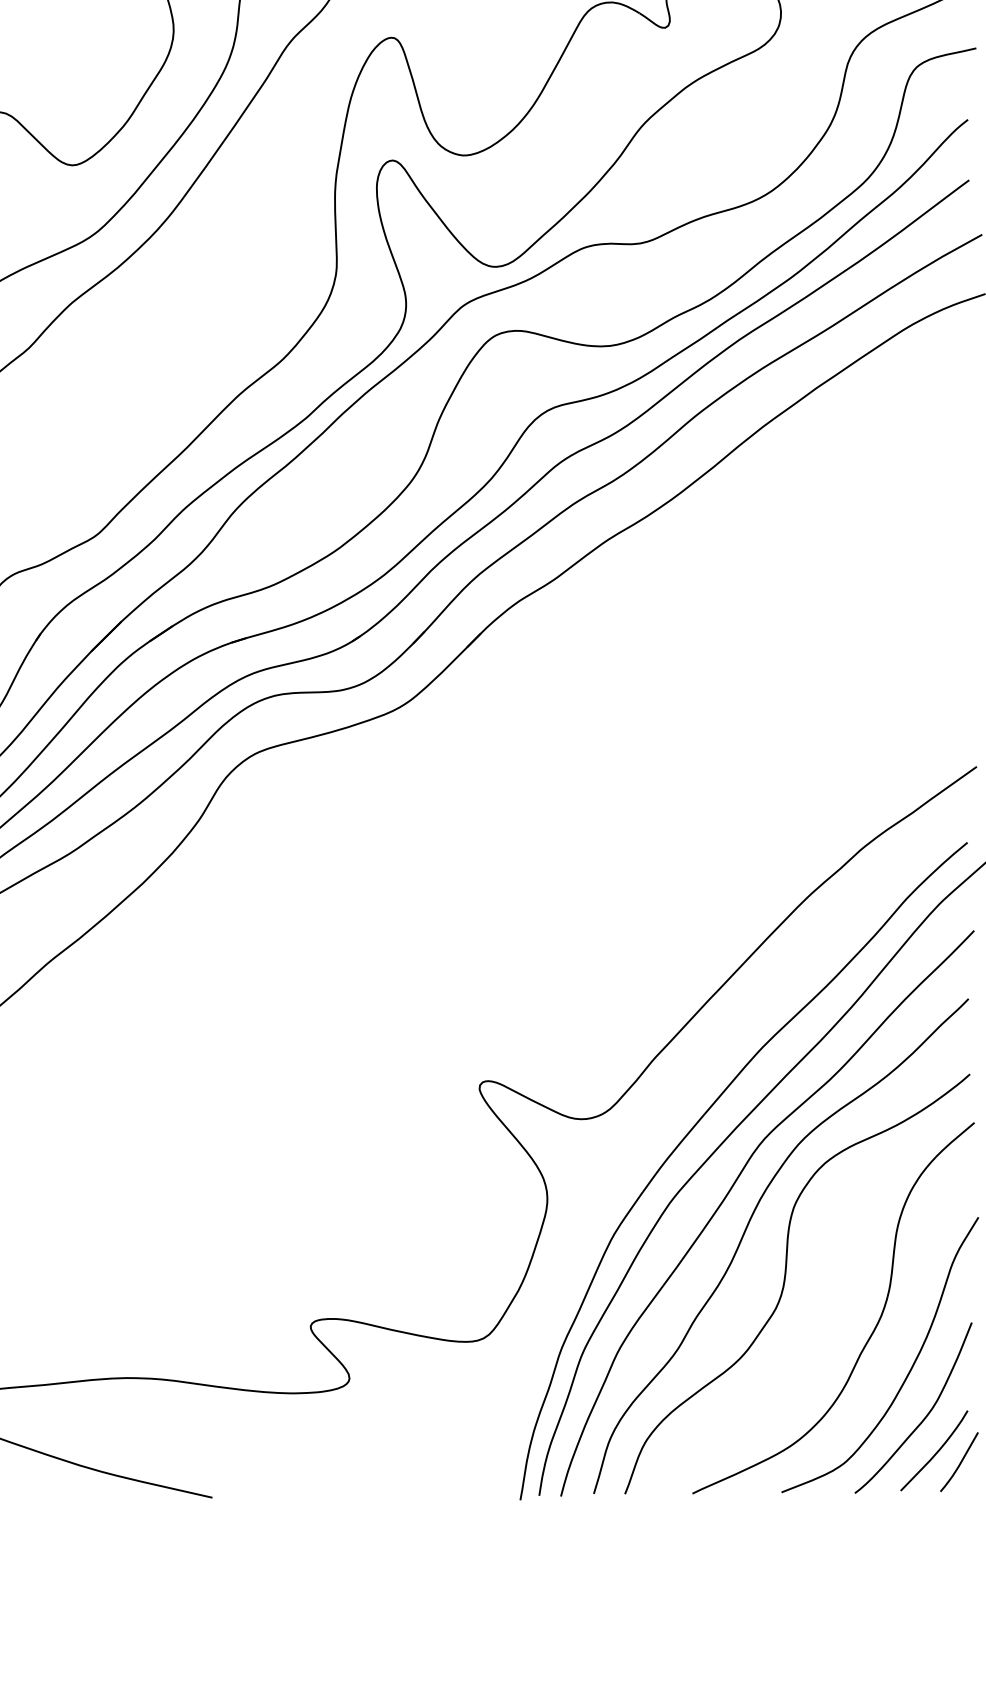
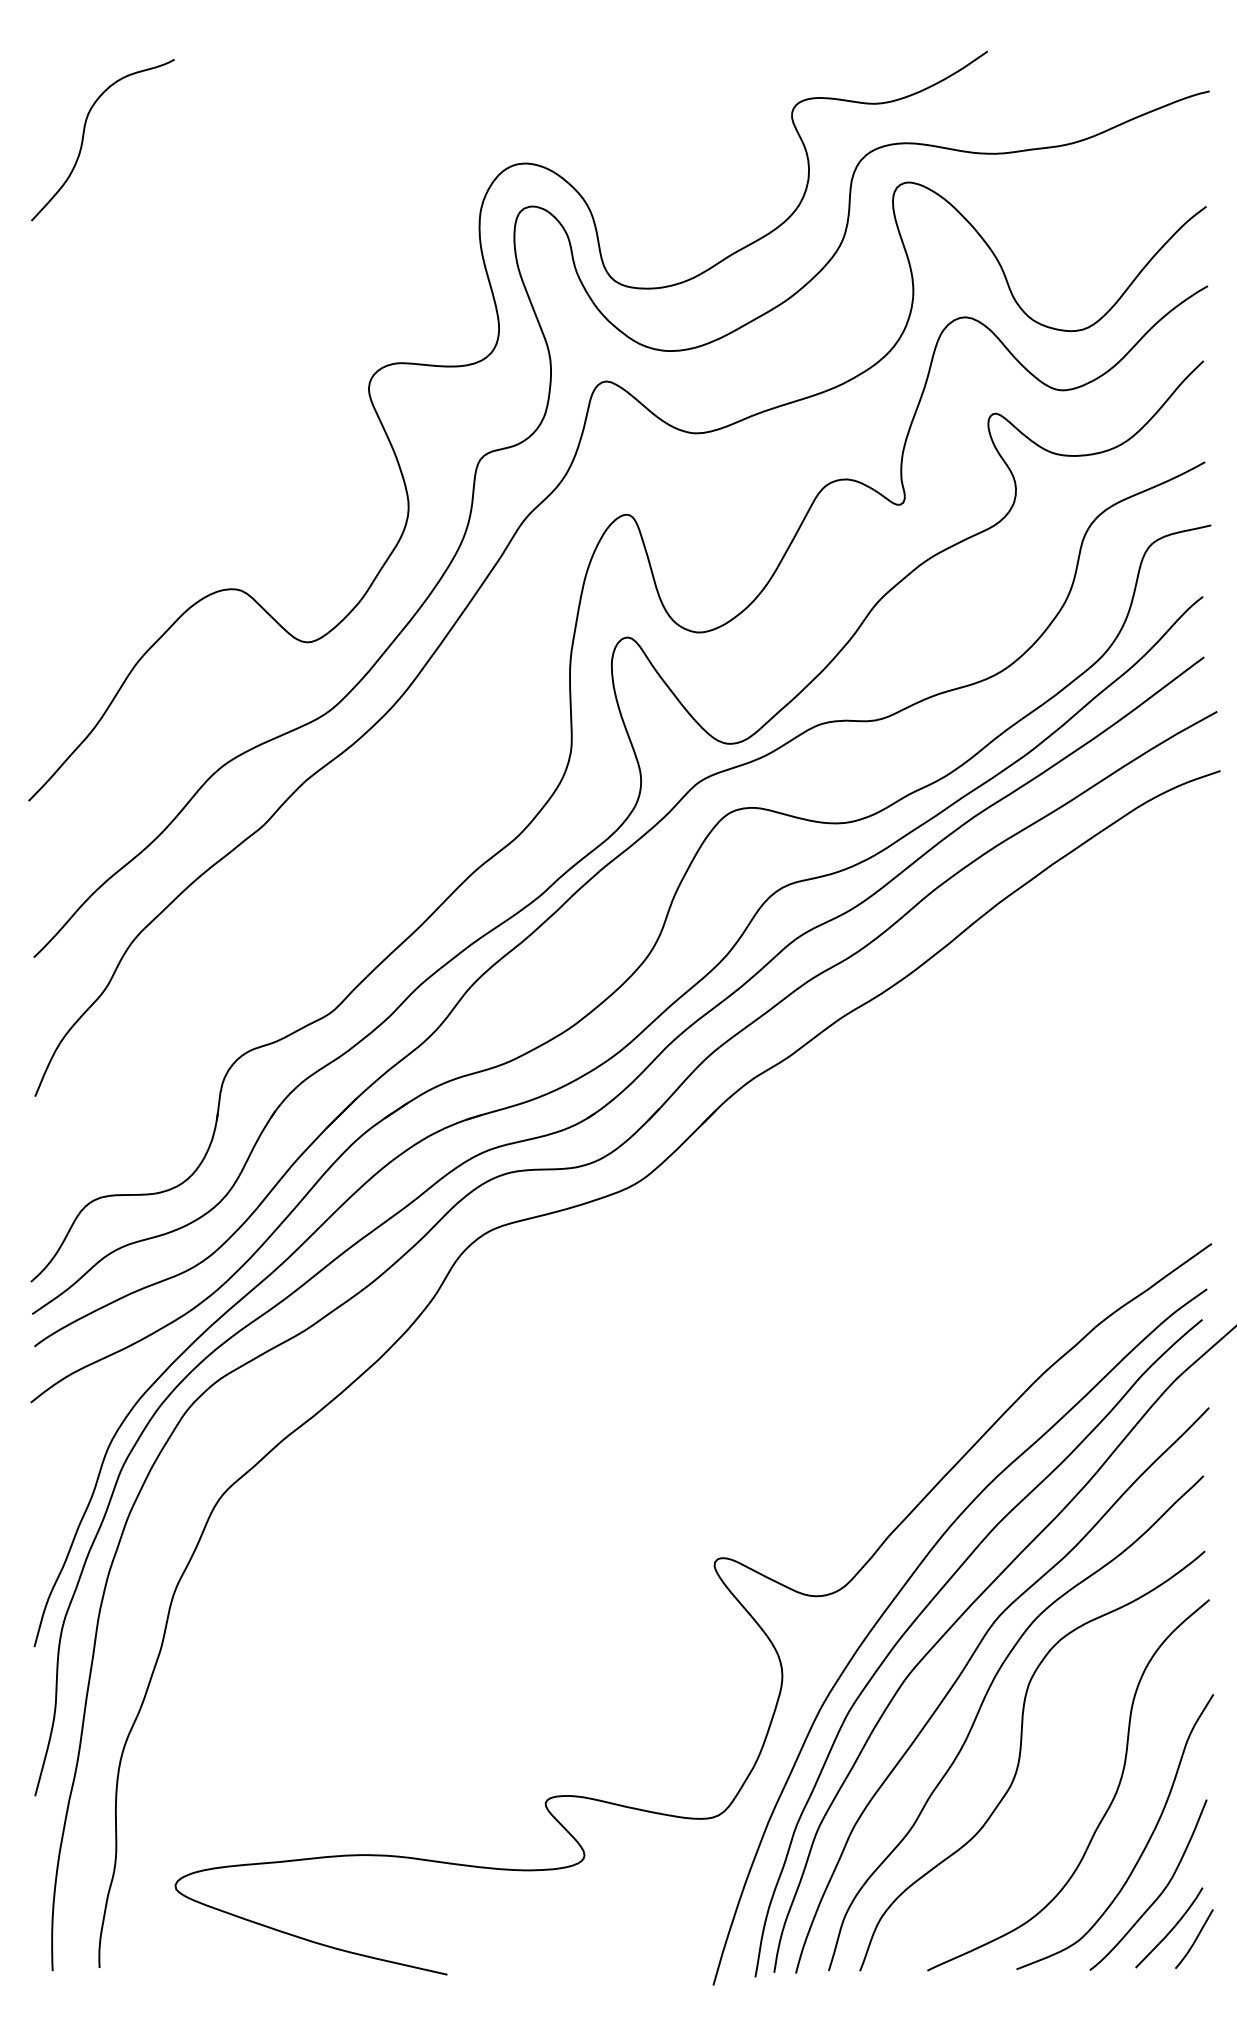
curve: (666, 1114) -> (901, 1591), added

